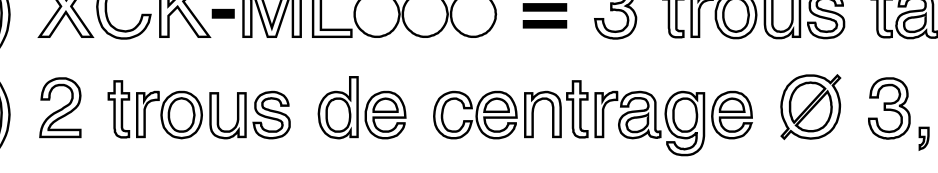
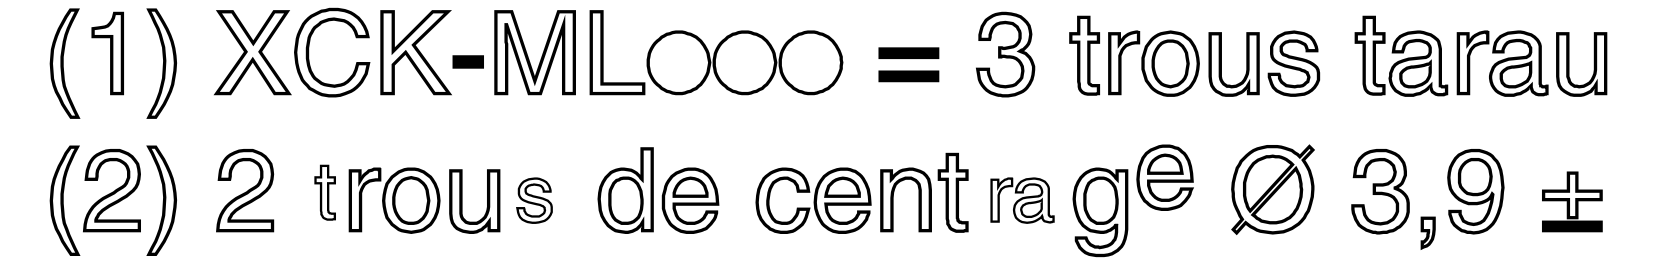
part: (118, 109) -> (324, 192), size x0.7
part: (271, 114) -> (534, 200), size x0.7
part: (627, 114) -> (1022, 200), size x0.7
part: (731, 114) -> (1164, 177), moved

